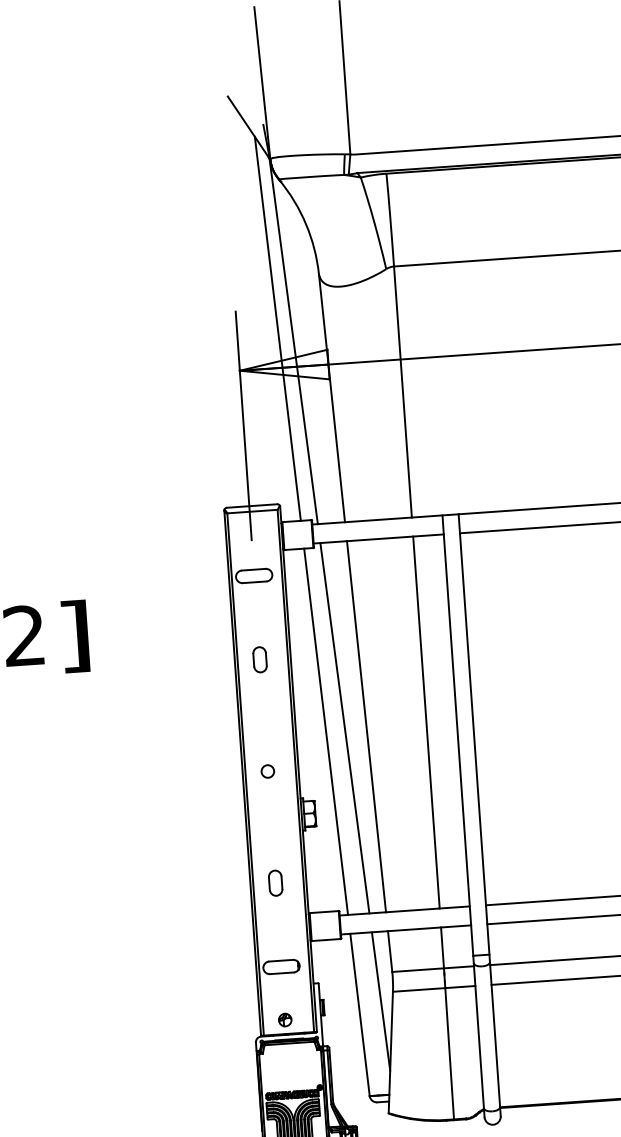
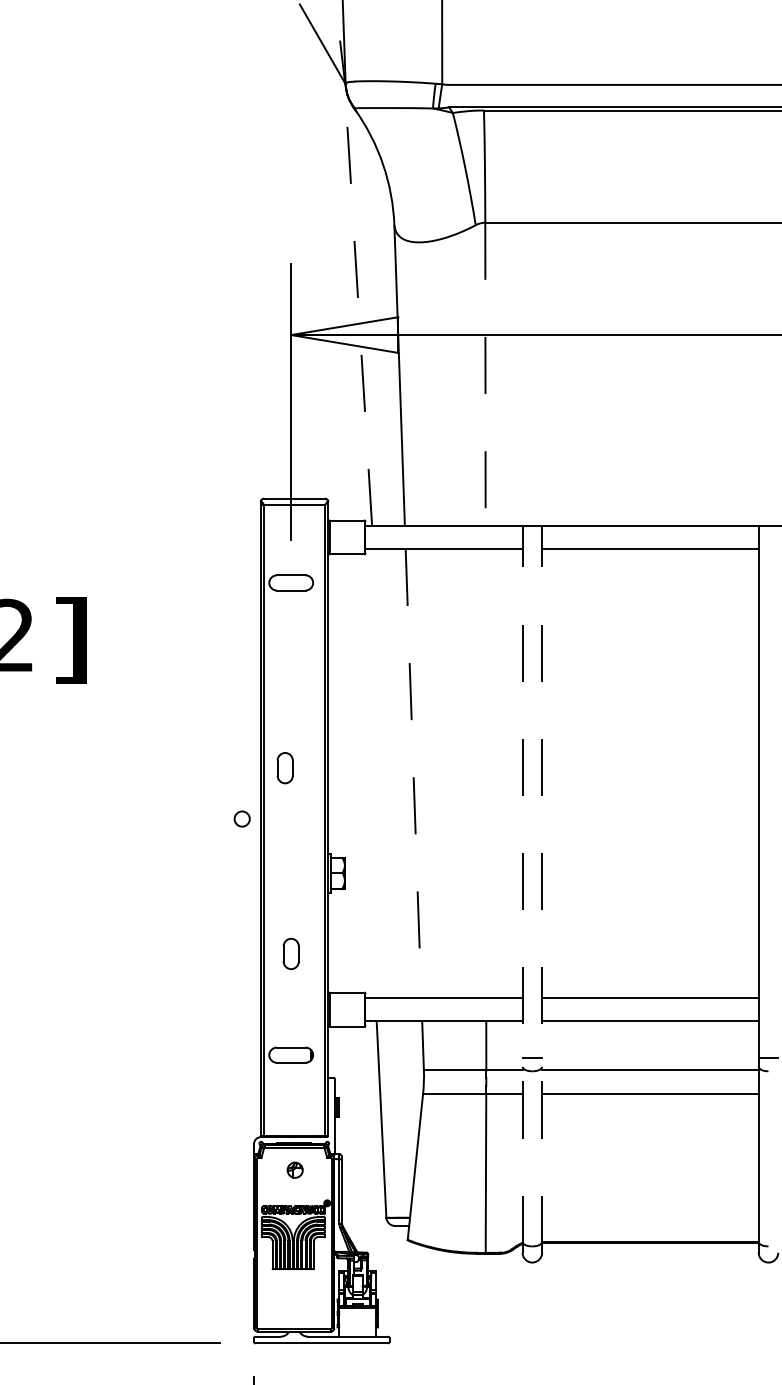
line: (277, 328) -> (339, 287), removed
line: (293, 341) -> (358, 304), solid -> dashed
line: (402, 392) -> (485, 374), solid -> dashed
part: (259, 660) -> (284, 768), moved
line: (426, 722) -> (485, 773), removed
line: (366, 726) -> (413, 773), solid -> dashed
line: (344, 728) -> (387, 773), removed
line: (326, 732) -> (364, 776), removed
circle: (267, 771) -> (241, 818), moved
line: (479, 814) -> (542, 888), solid -> dashed
line: (463, 815) -> (522, 888), solid -> dashed
line: (380, 1001) -> (407, 1104), removed
part: (284, 1019) -> (294, 1169), moved

